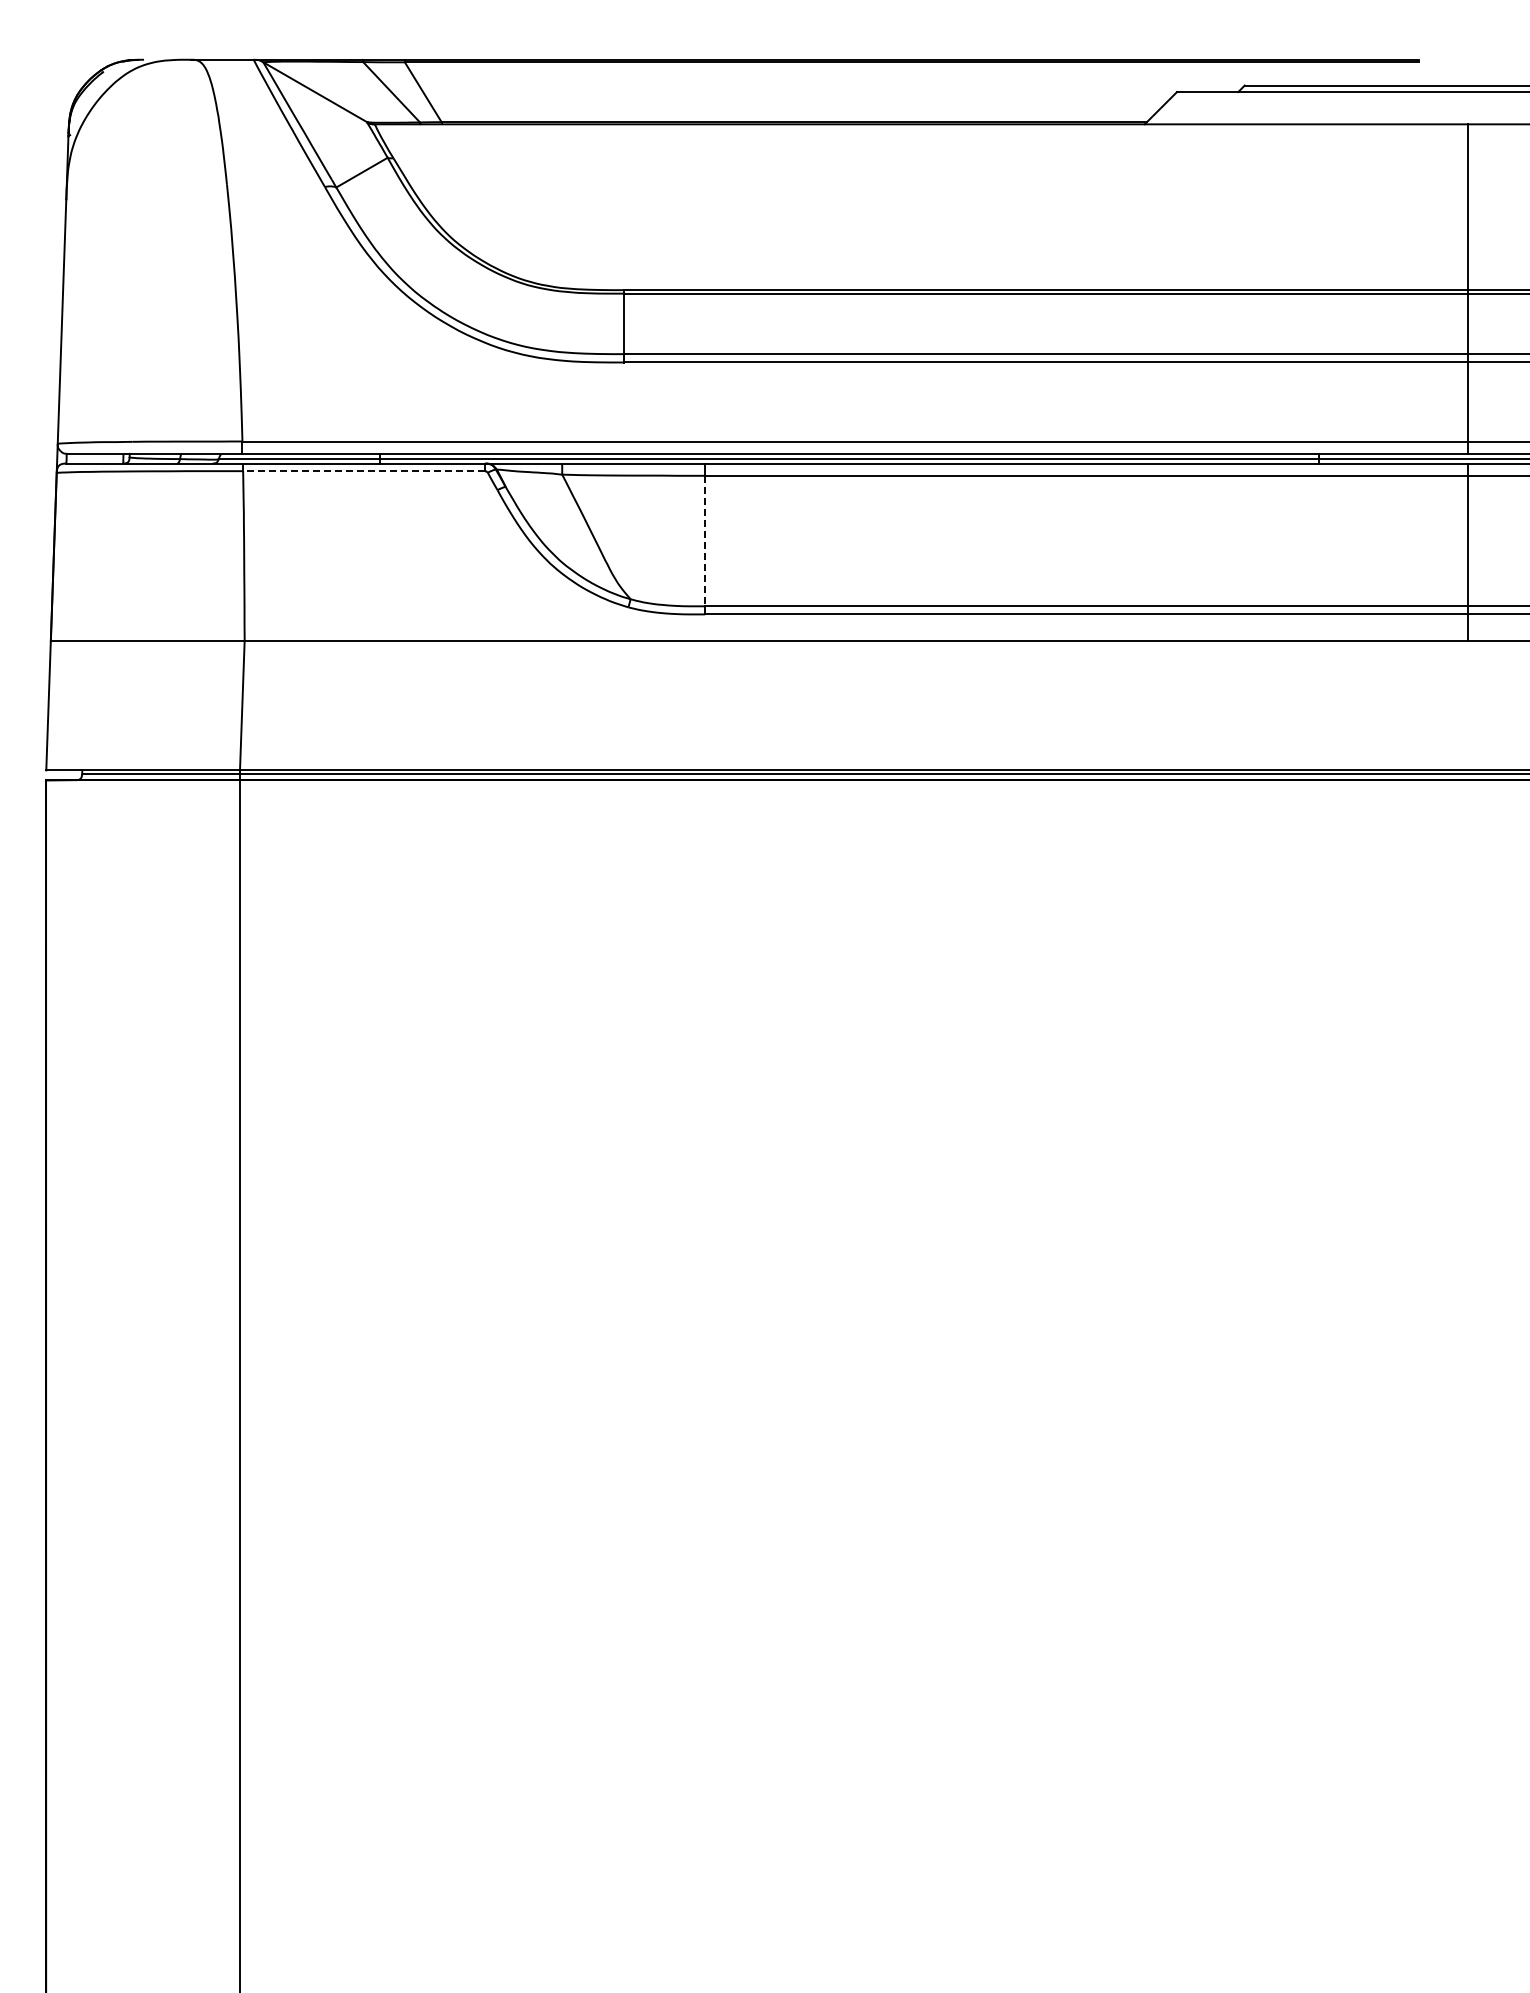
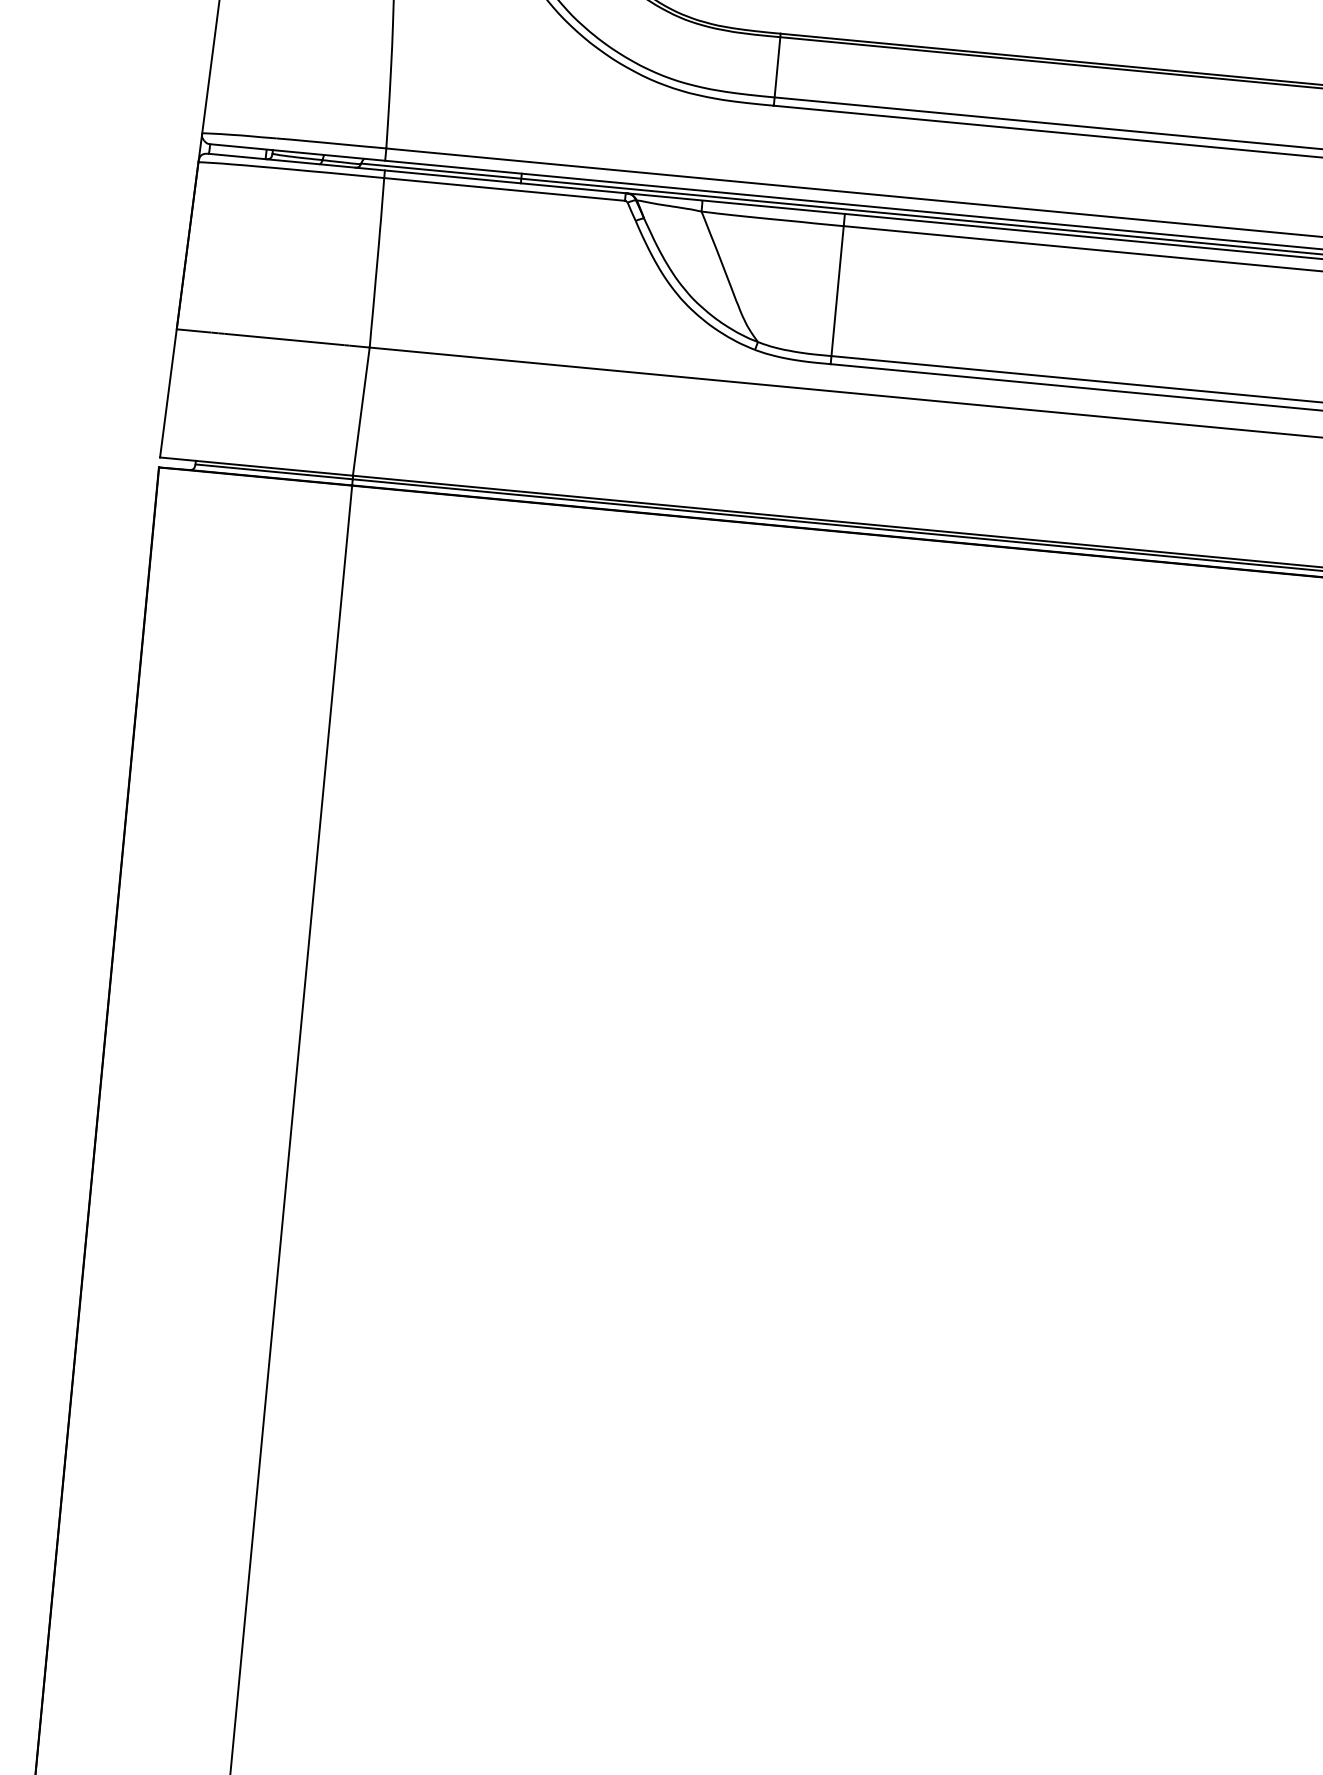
line: (364, 471) -> (505, 189), dashed -> solid
line: (705, 541) -> (837, 291), dashed -> solid

